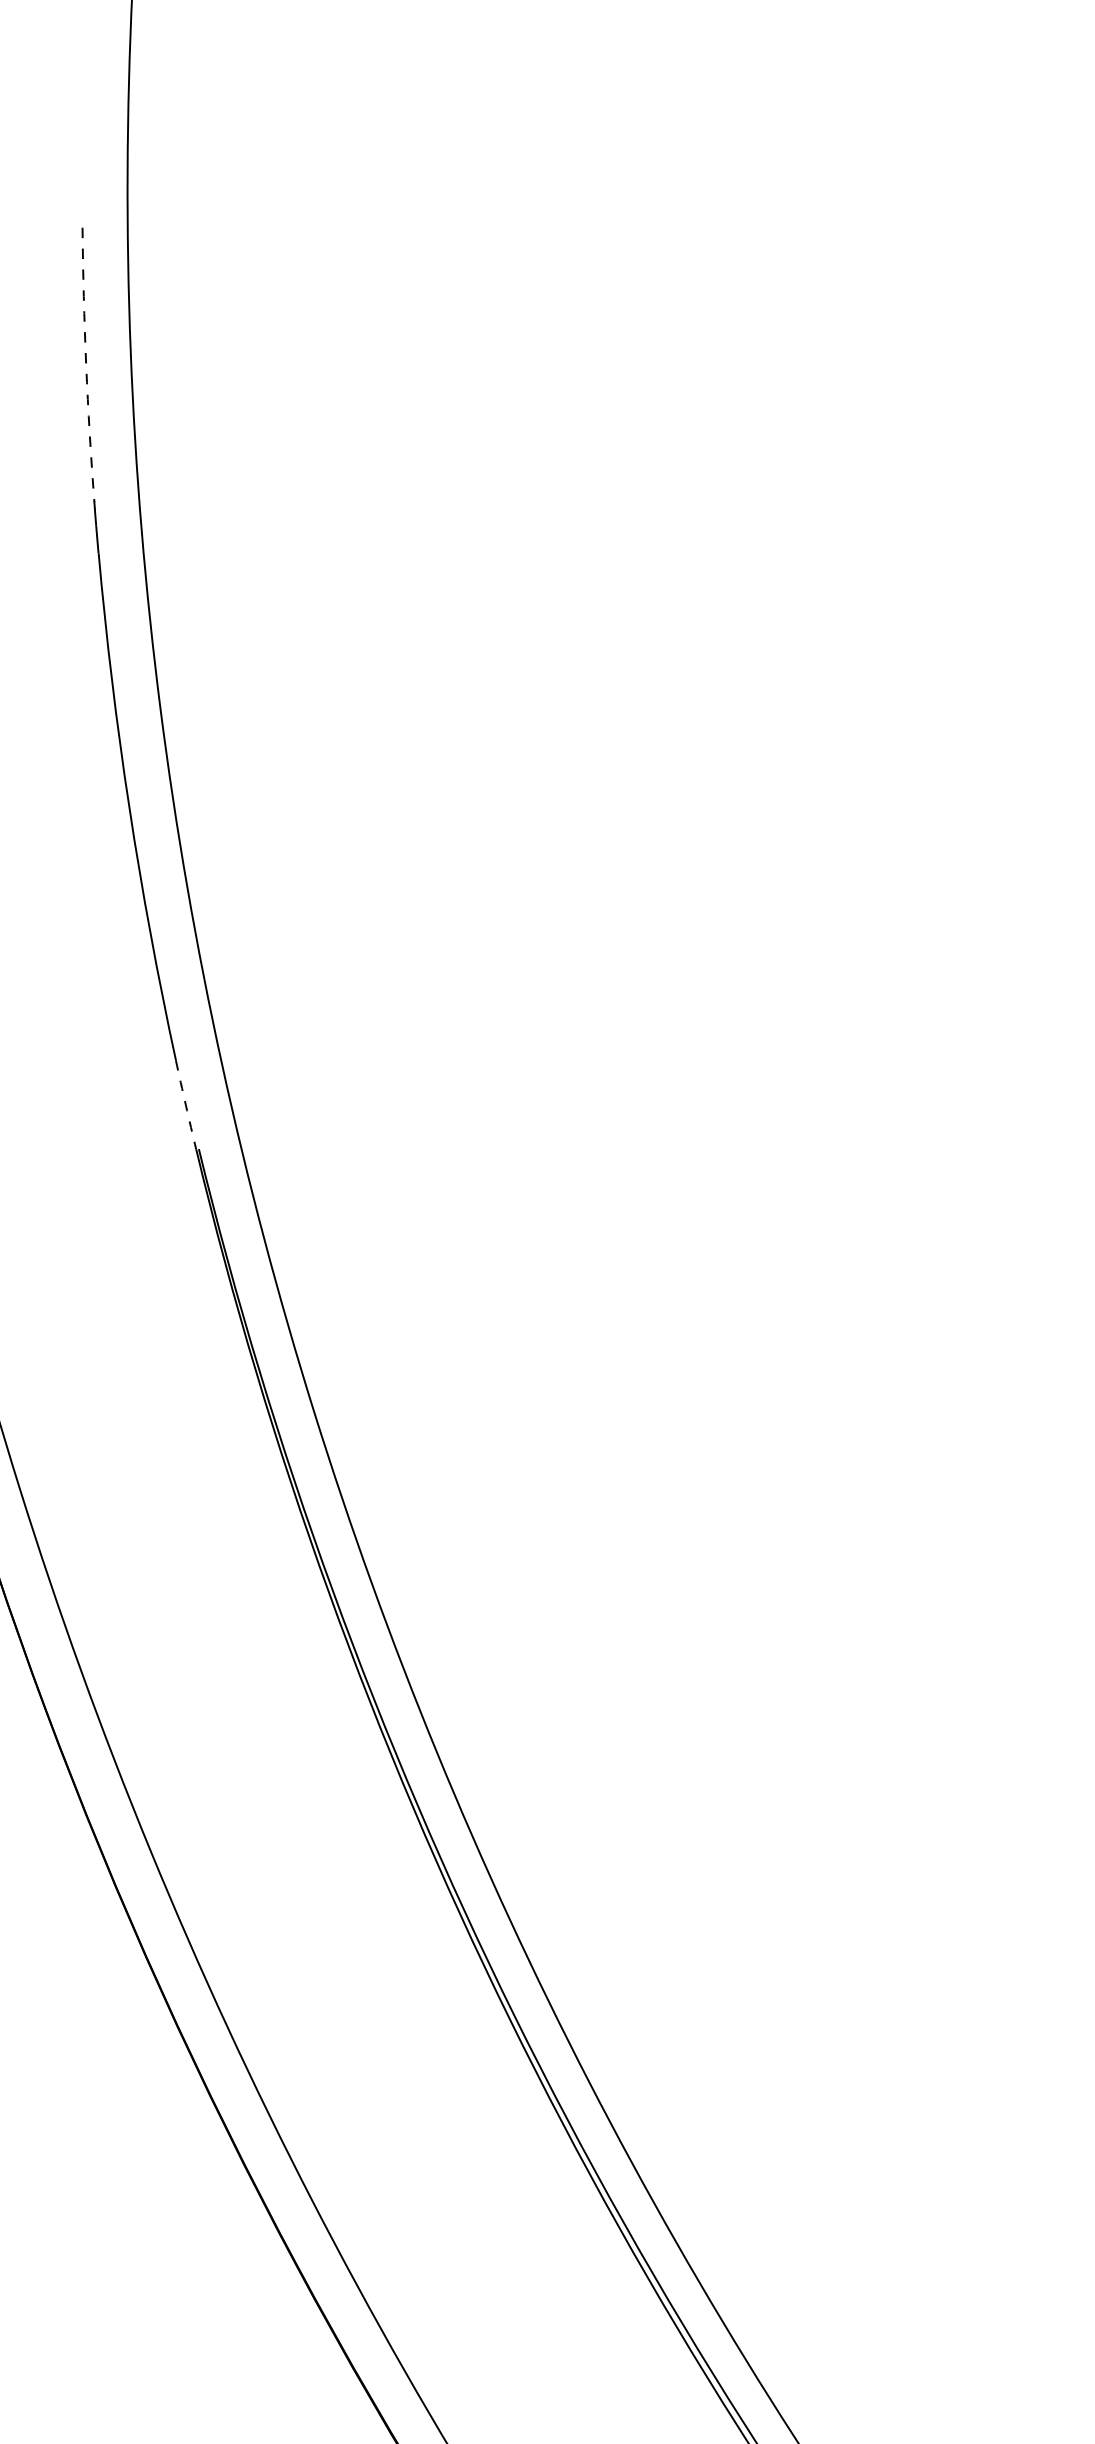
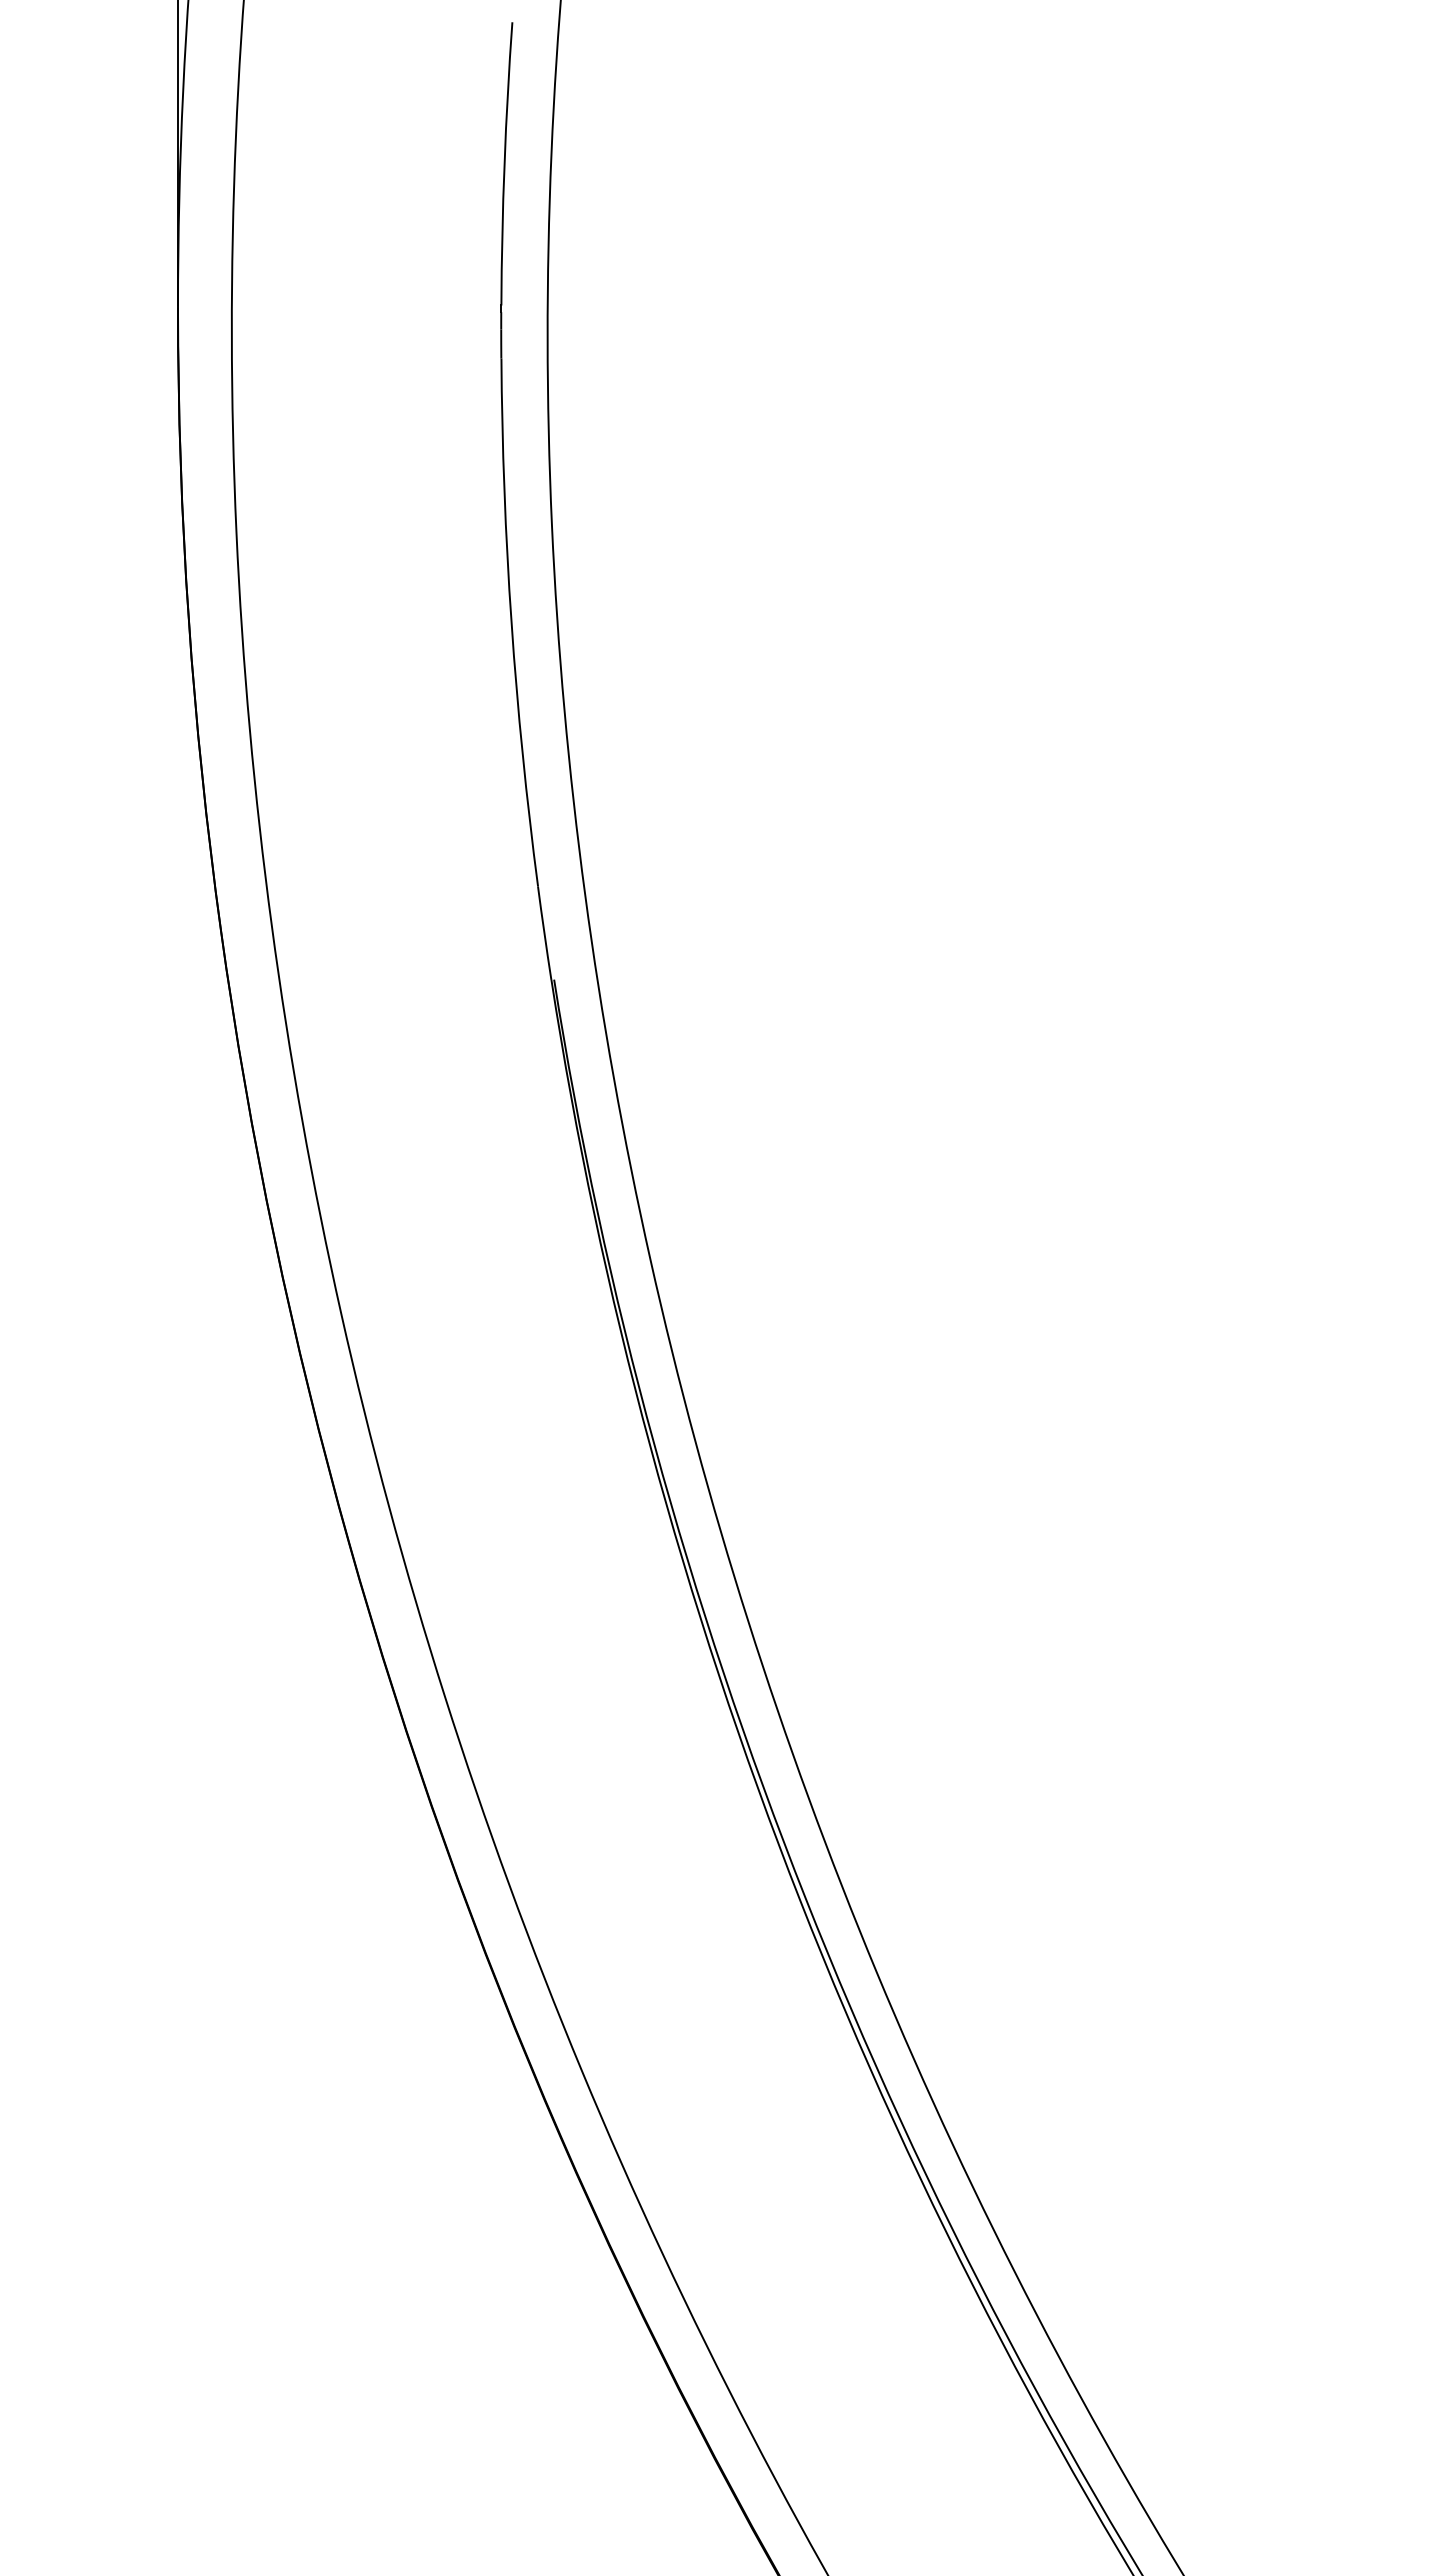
arc: (86, 364) -> (504, 163), dashed -> solid
arc: (185, 1105) -> (544, 933), dashed -> solid

